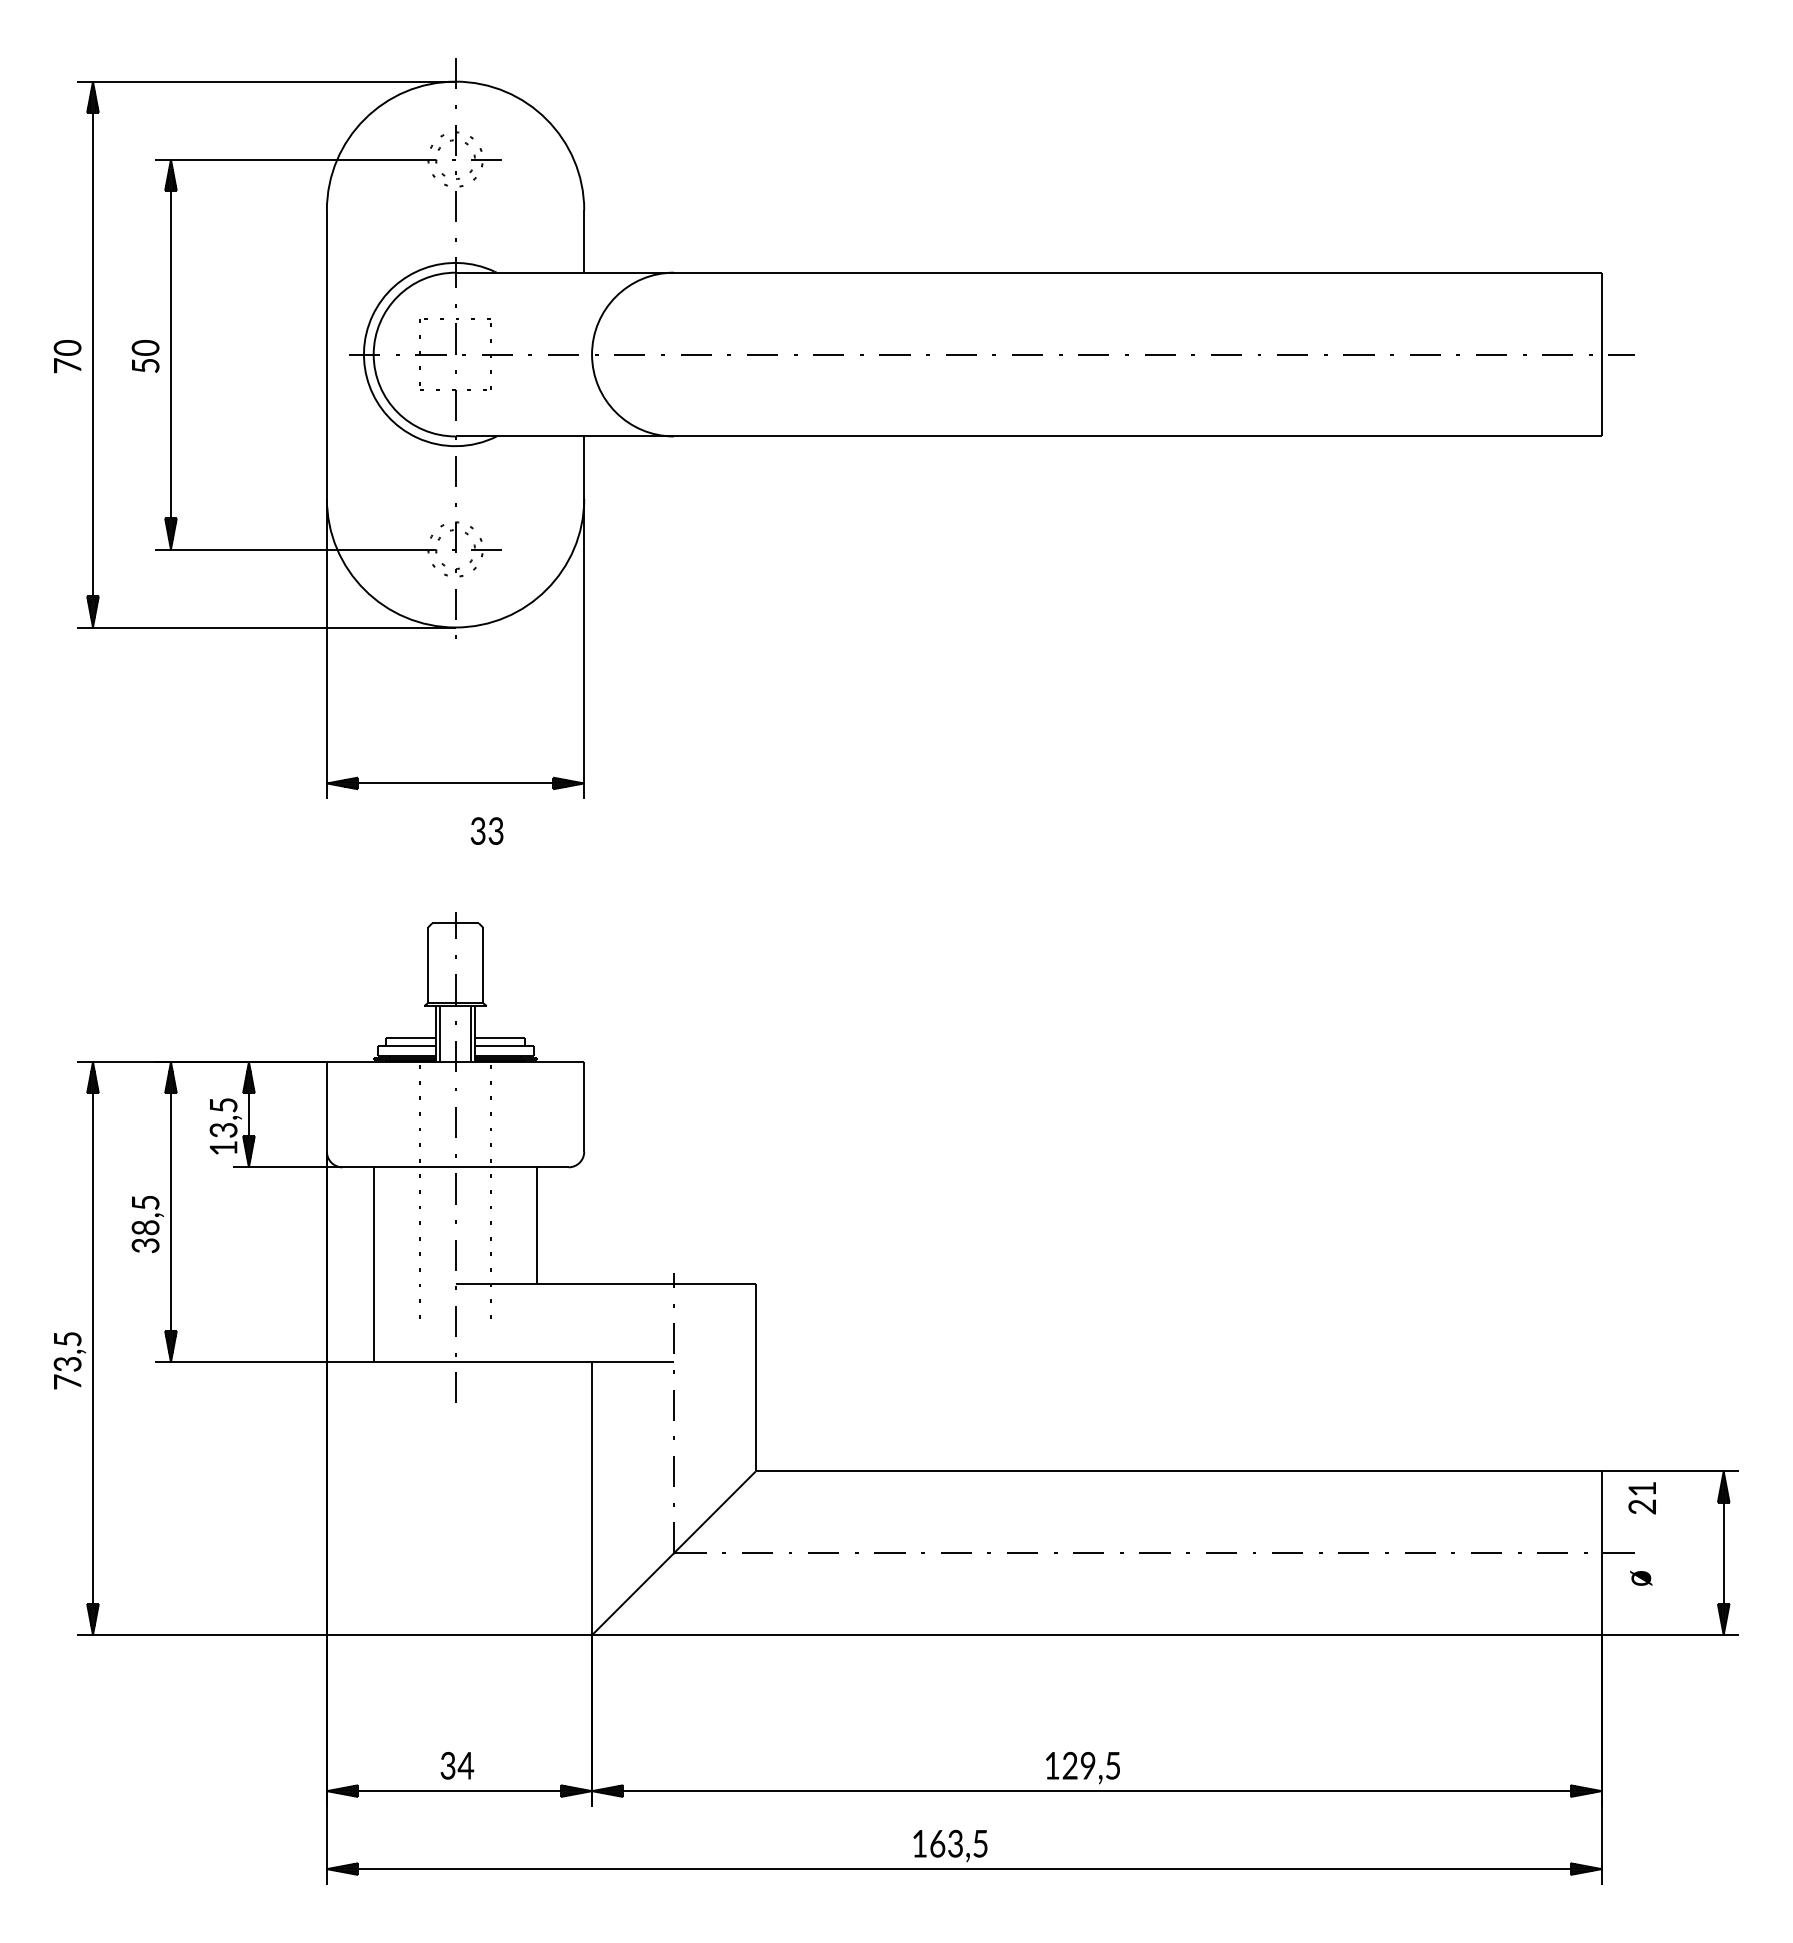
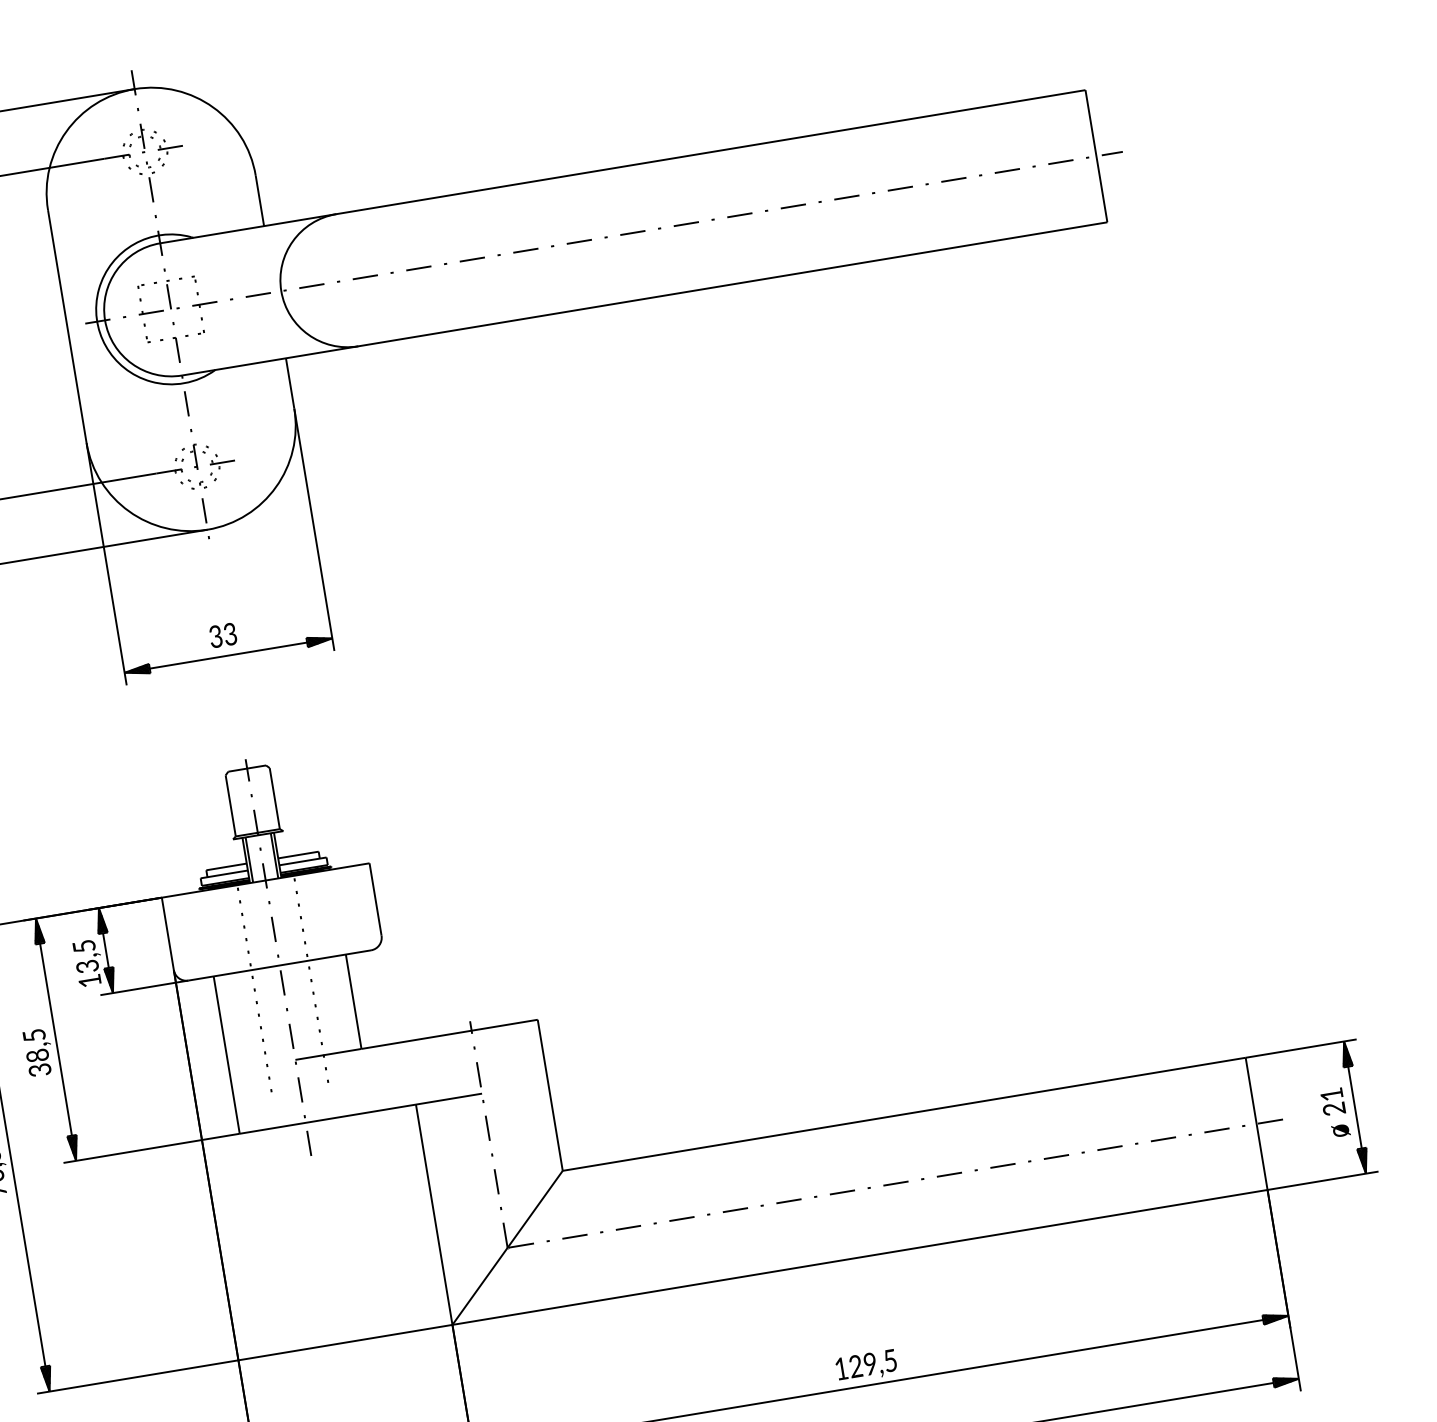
text: (486, 830) -> (222, 635), moved
text: (1641, 1498) -> (1332, 1102), moved
text: (1641, 1577) -> (1341, 1129), moved

